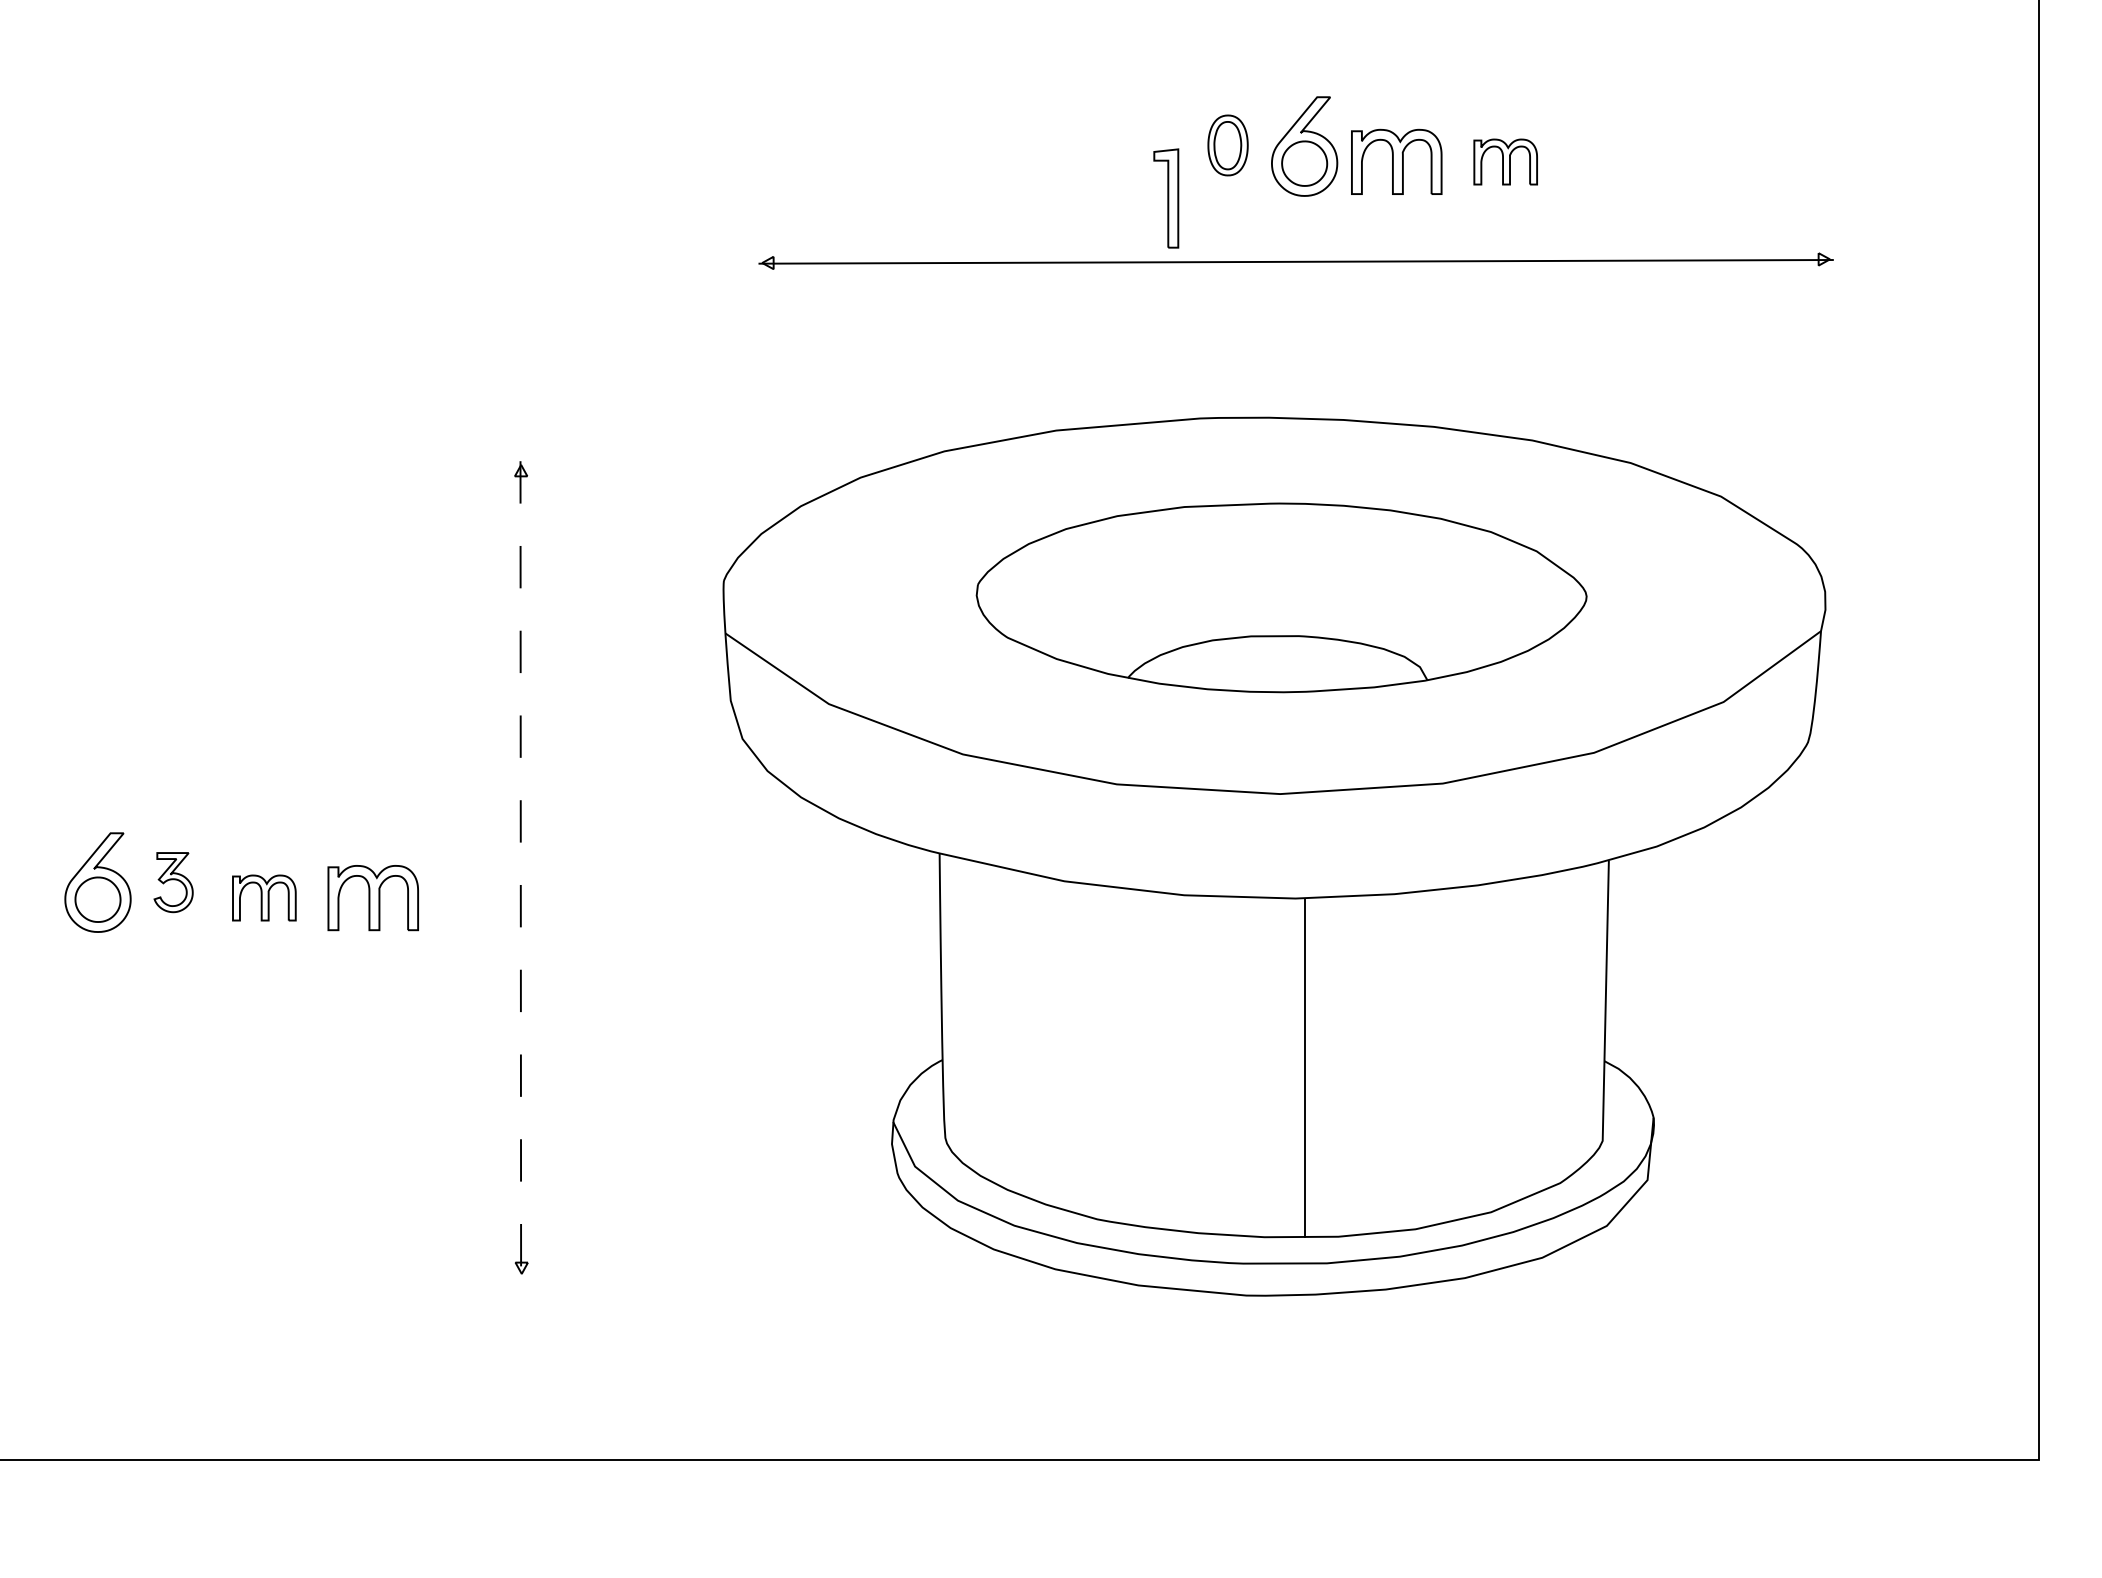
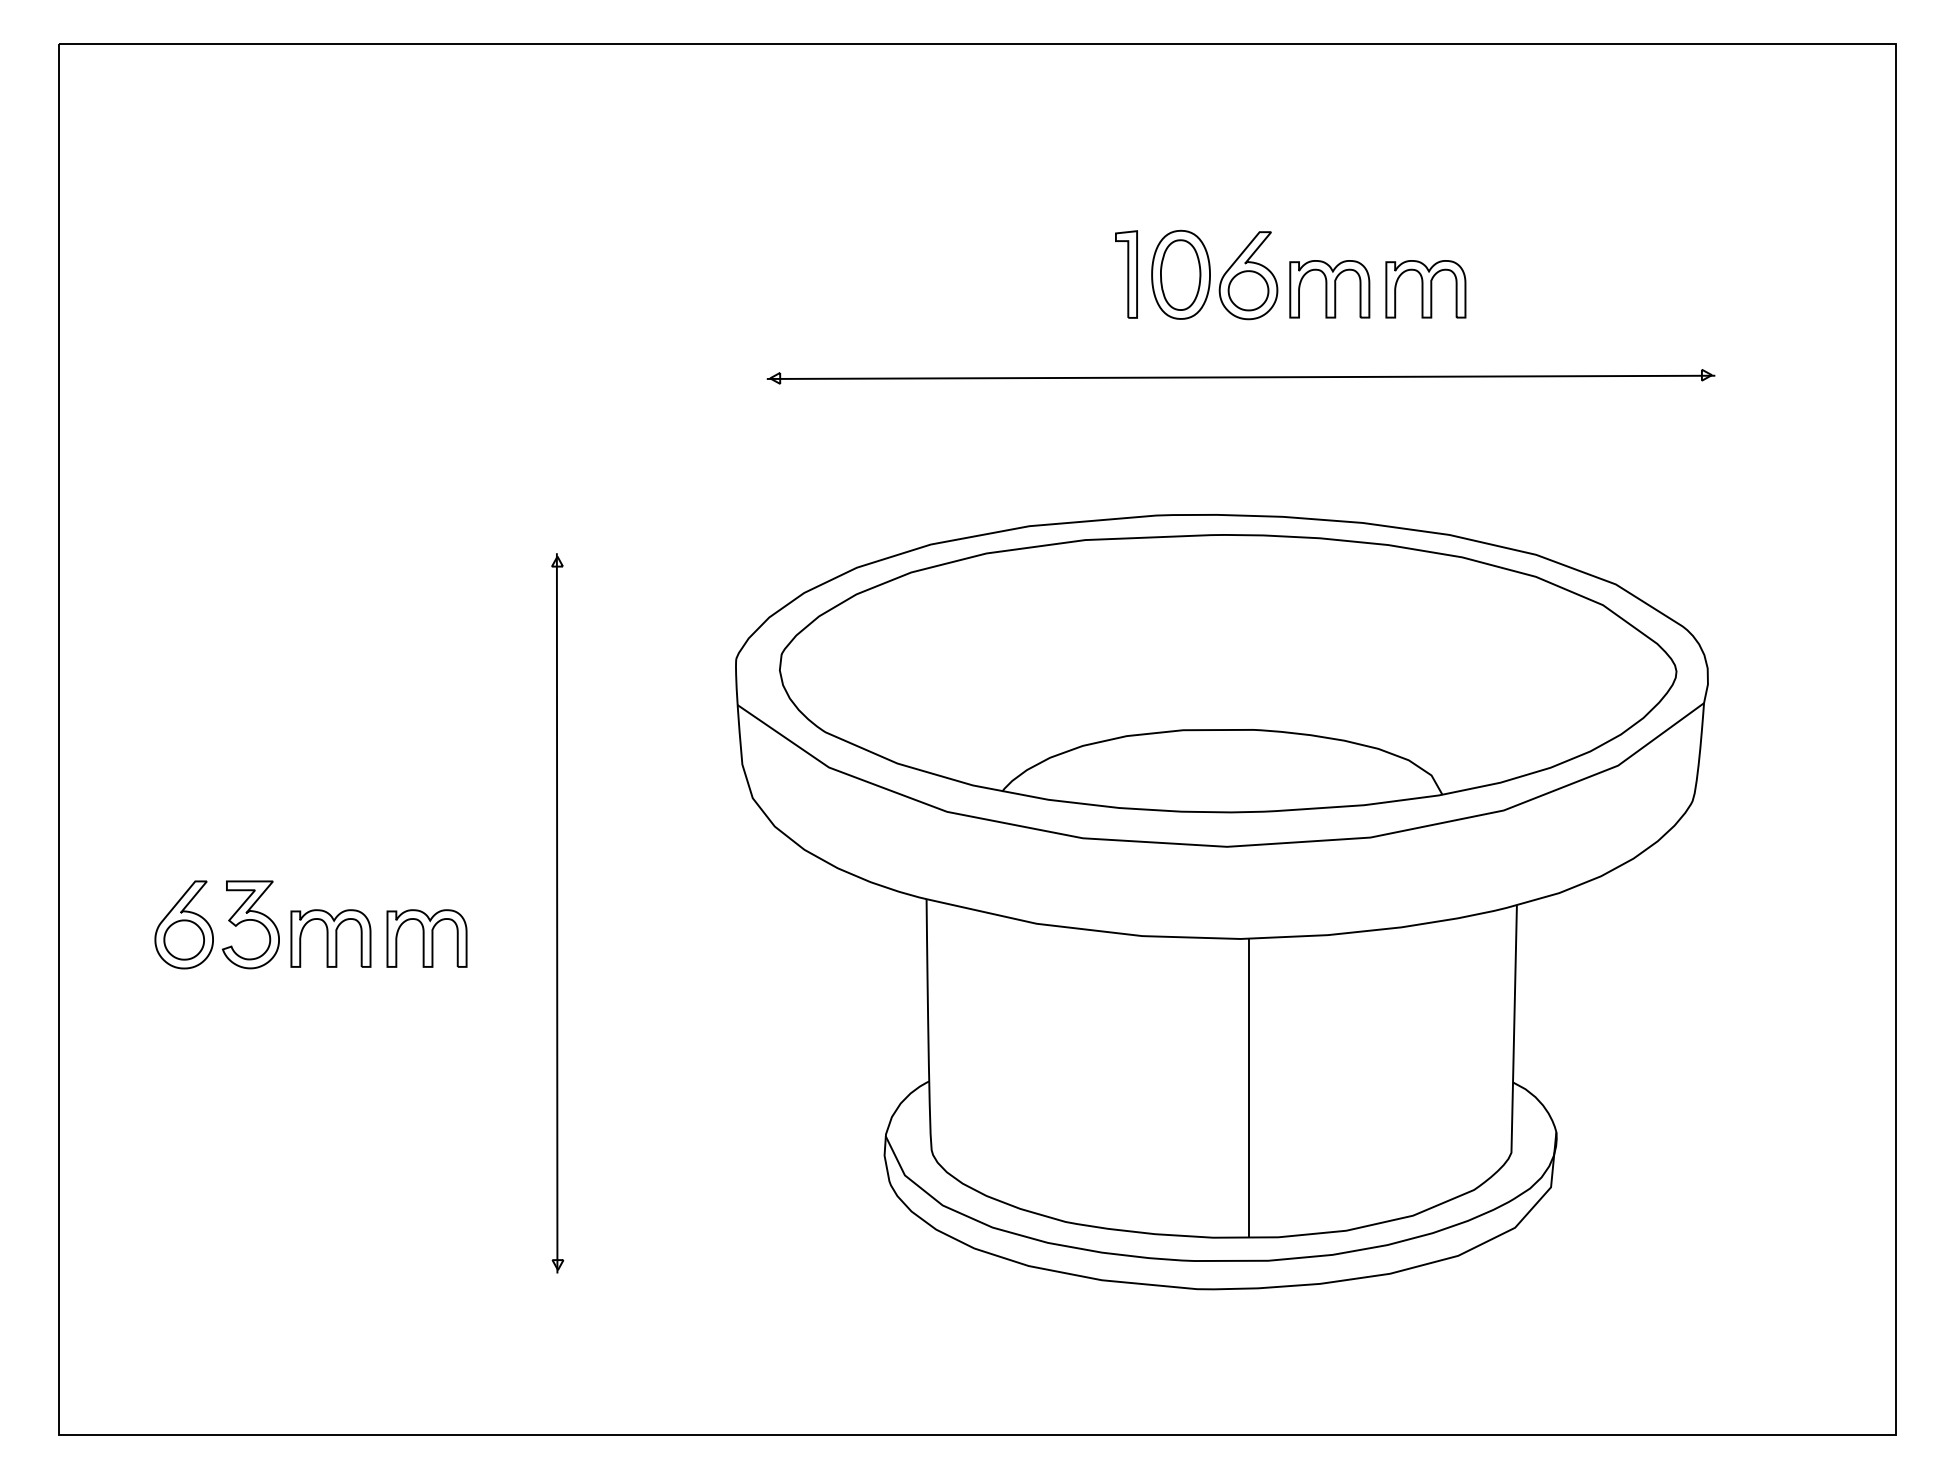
part: (1227, 145) -> (1180, 274), size x1.67
part: (1505, 162) -> (1425, 289), size x1.43
part: (1166, 198) -> (1126, 274), moved
part: (1281, 597) -> (1228, 673), size x1.67
line: (521, 869) -> (557, 913), dashed -> solid
part: (173, 882) -> (250, 924), size x1.67
part: (263, 897) -> (330, 938), size x1.43

